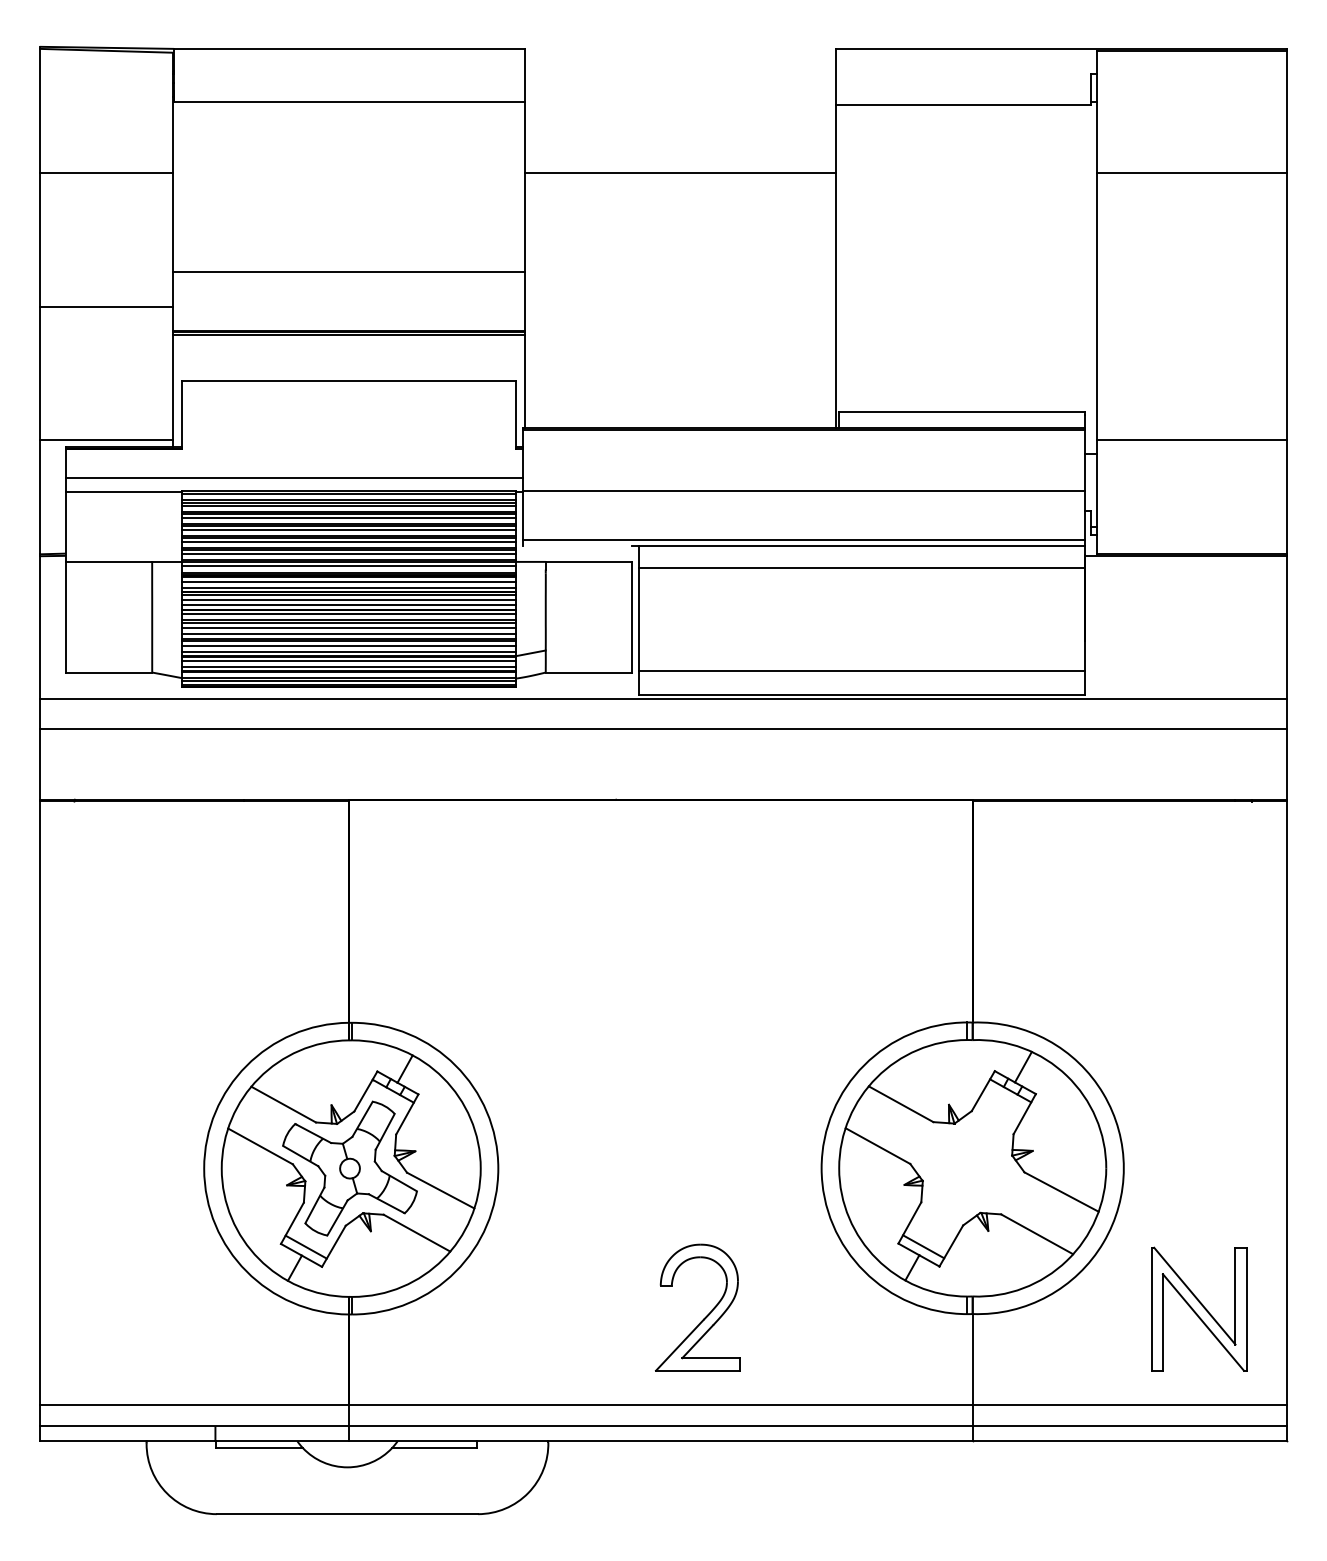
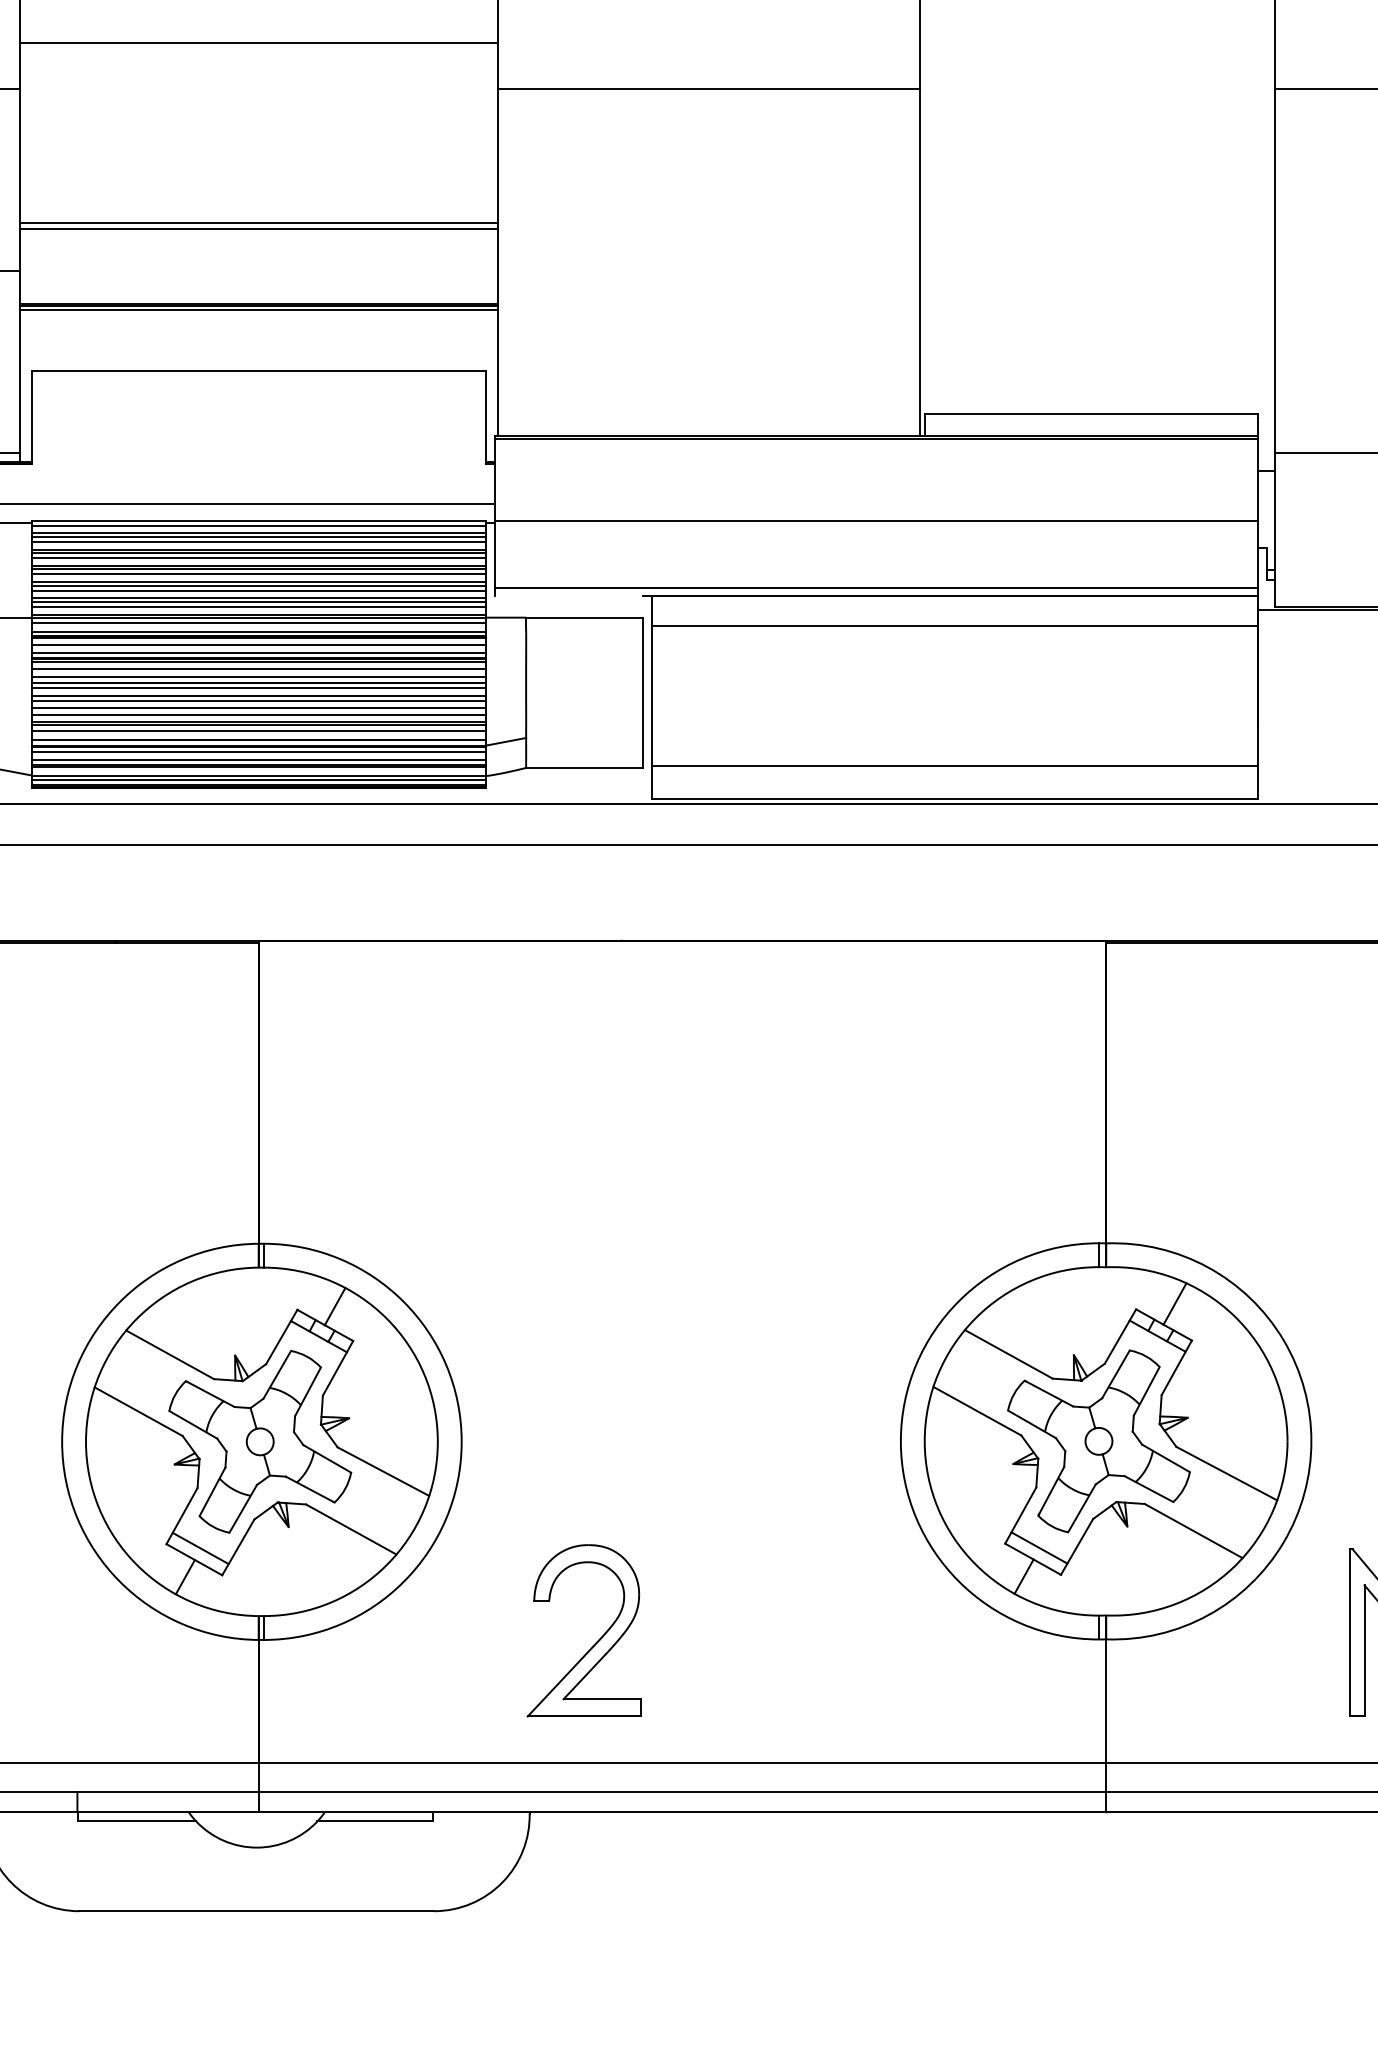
line: (348, 138) -> (258, 42), added
line: (348, 275) -> (258, 228), added
part: (967, 1168) -> (1099, 1441), added
part: (706, 1315) -> (596, 1641), moved

